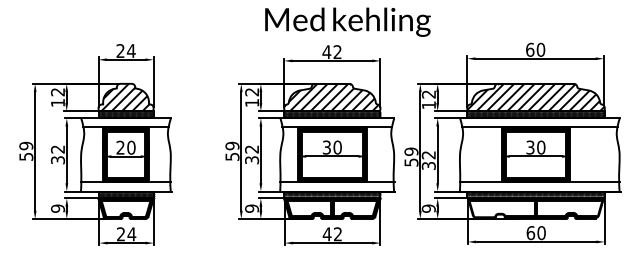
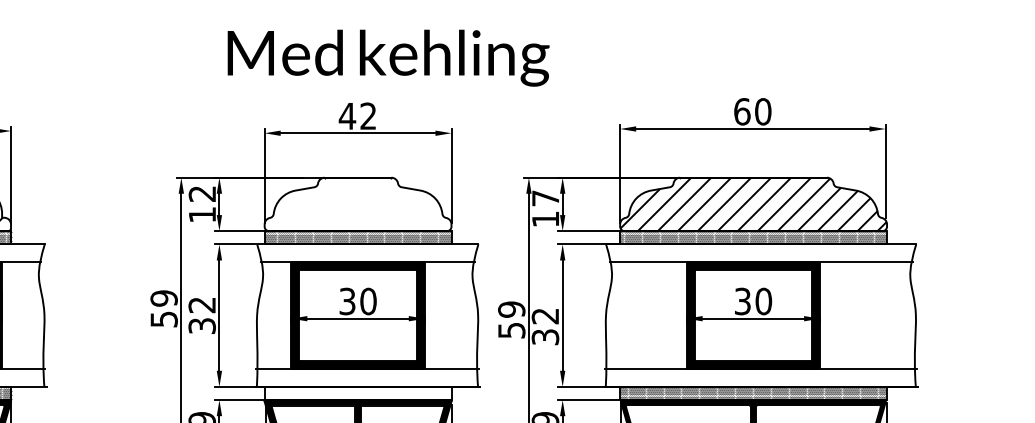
text: (428, 94) -> (544, 198), 12 -> 17
hatch: (331, 97) -> (356, 204), removed
hatch: (332, 194) -> (358, 392), removed

